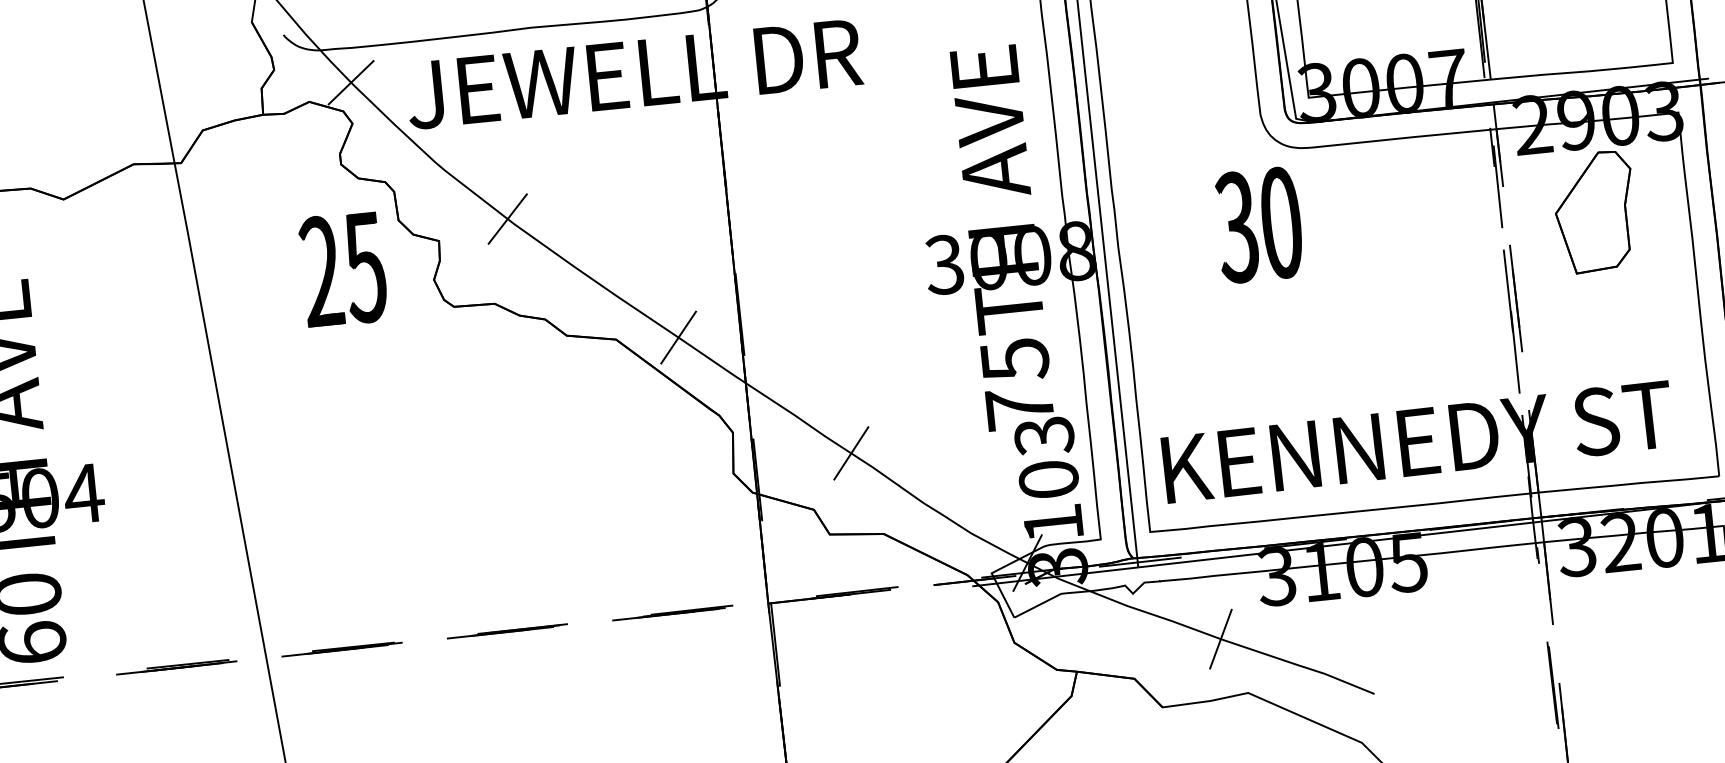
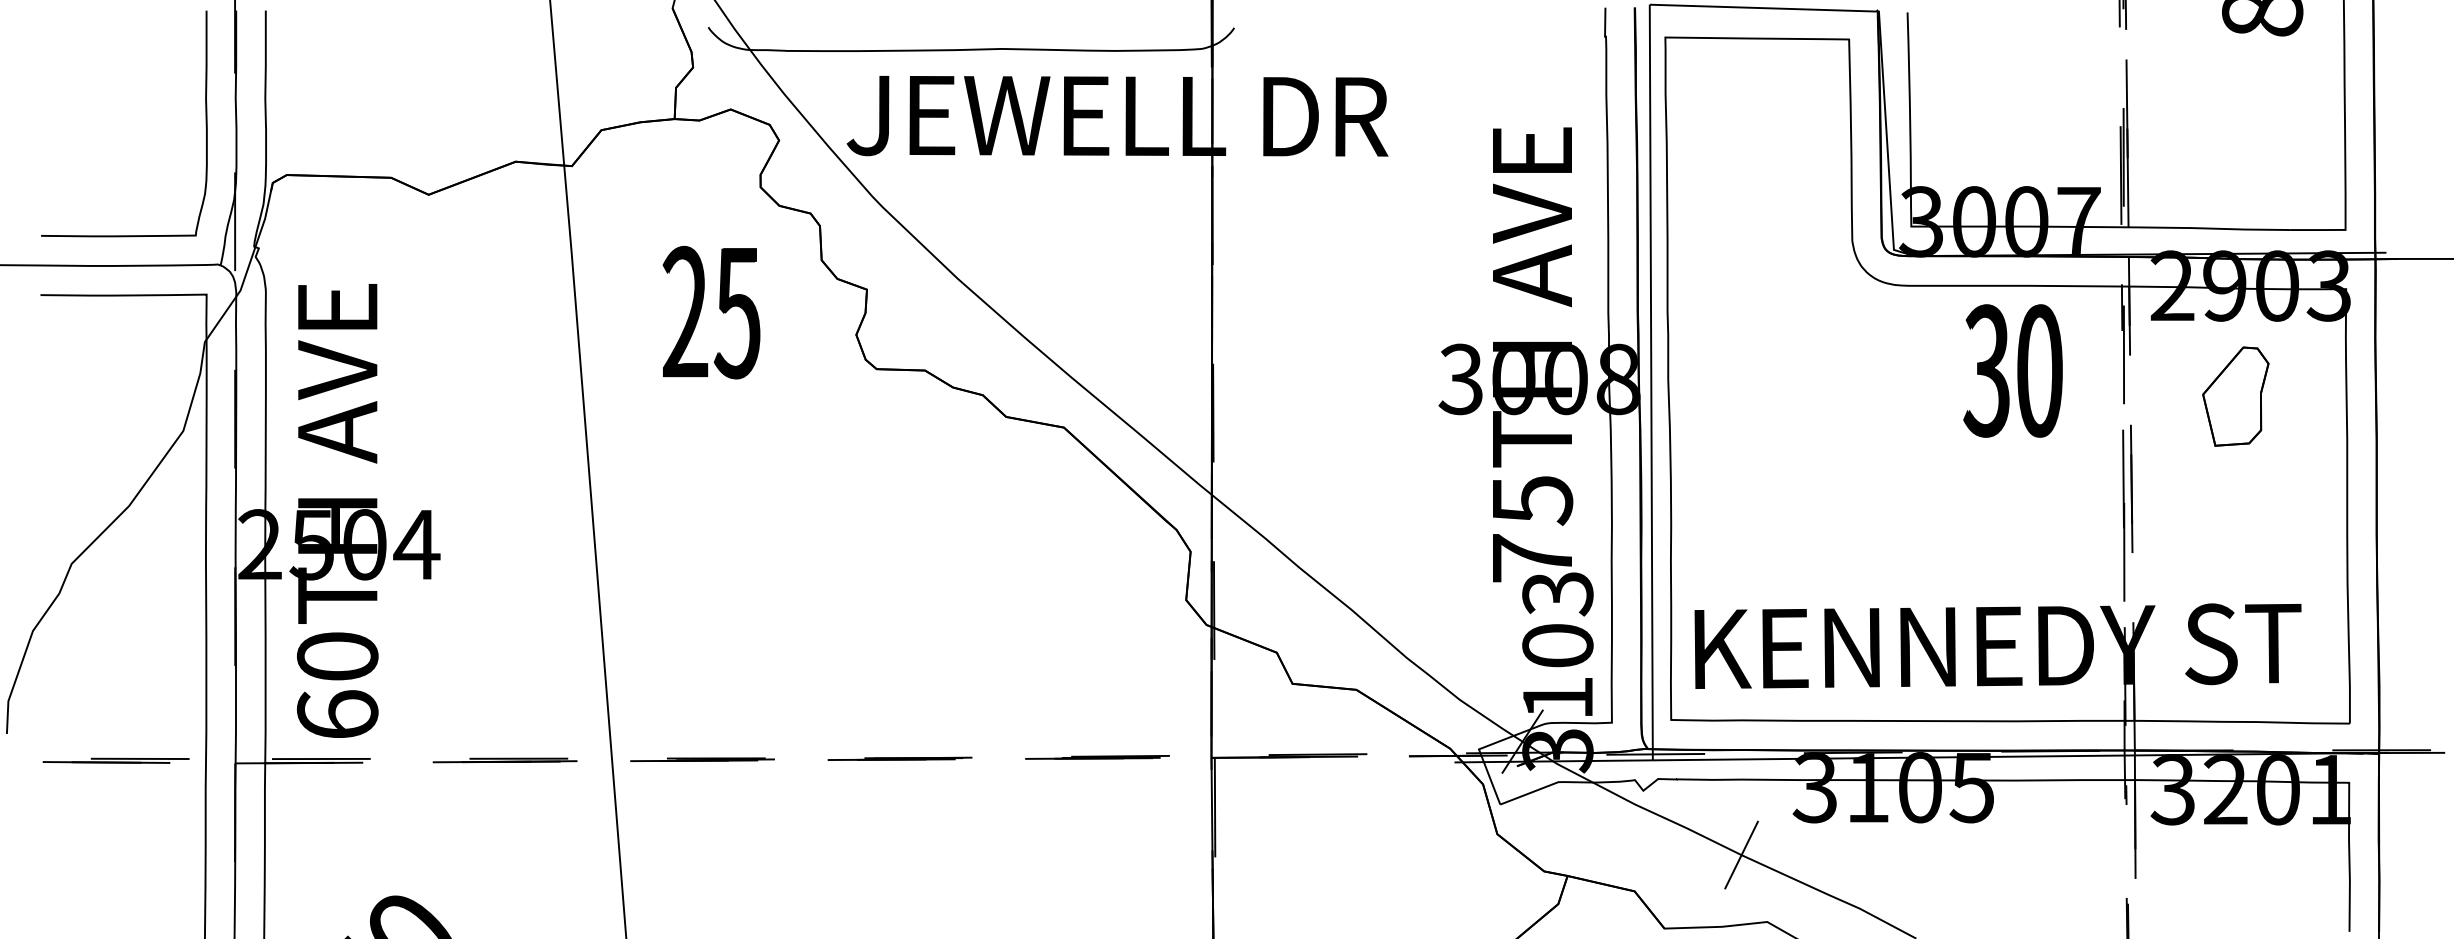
line: (351, 82) -> (782, 91), removed
part: (1595, 212) -> (2235, 396), size x0.7
line: (507, 218) -> (950, 271), removed
text: (1258, 224) -> (2012, 370), moved
text: (343, 269) -> (711, 312), moved
line: (678, 337) -> (1137, 432), removed
line: (851, 453) -> (1327, 590), removed

